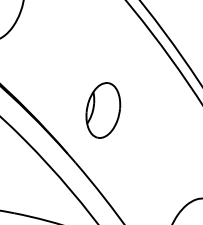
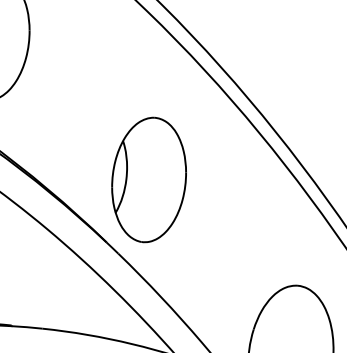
part: (102, 110) -> (148, 179), size x1.67

